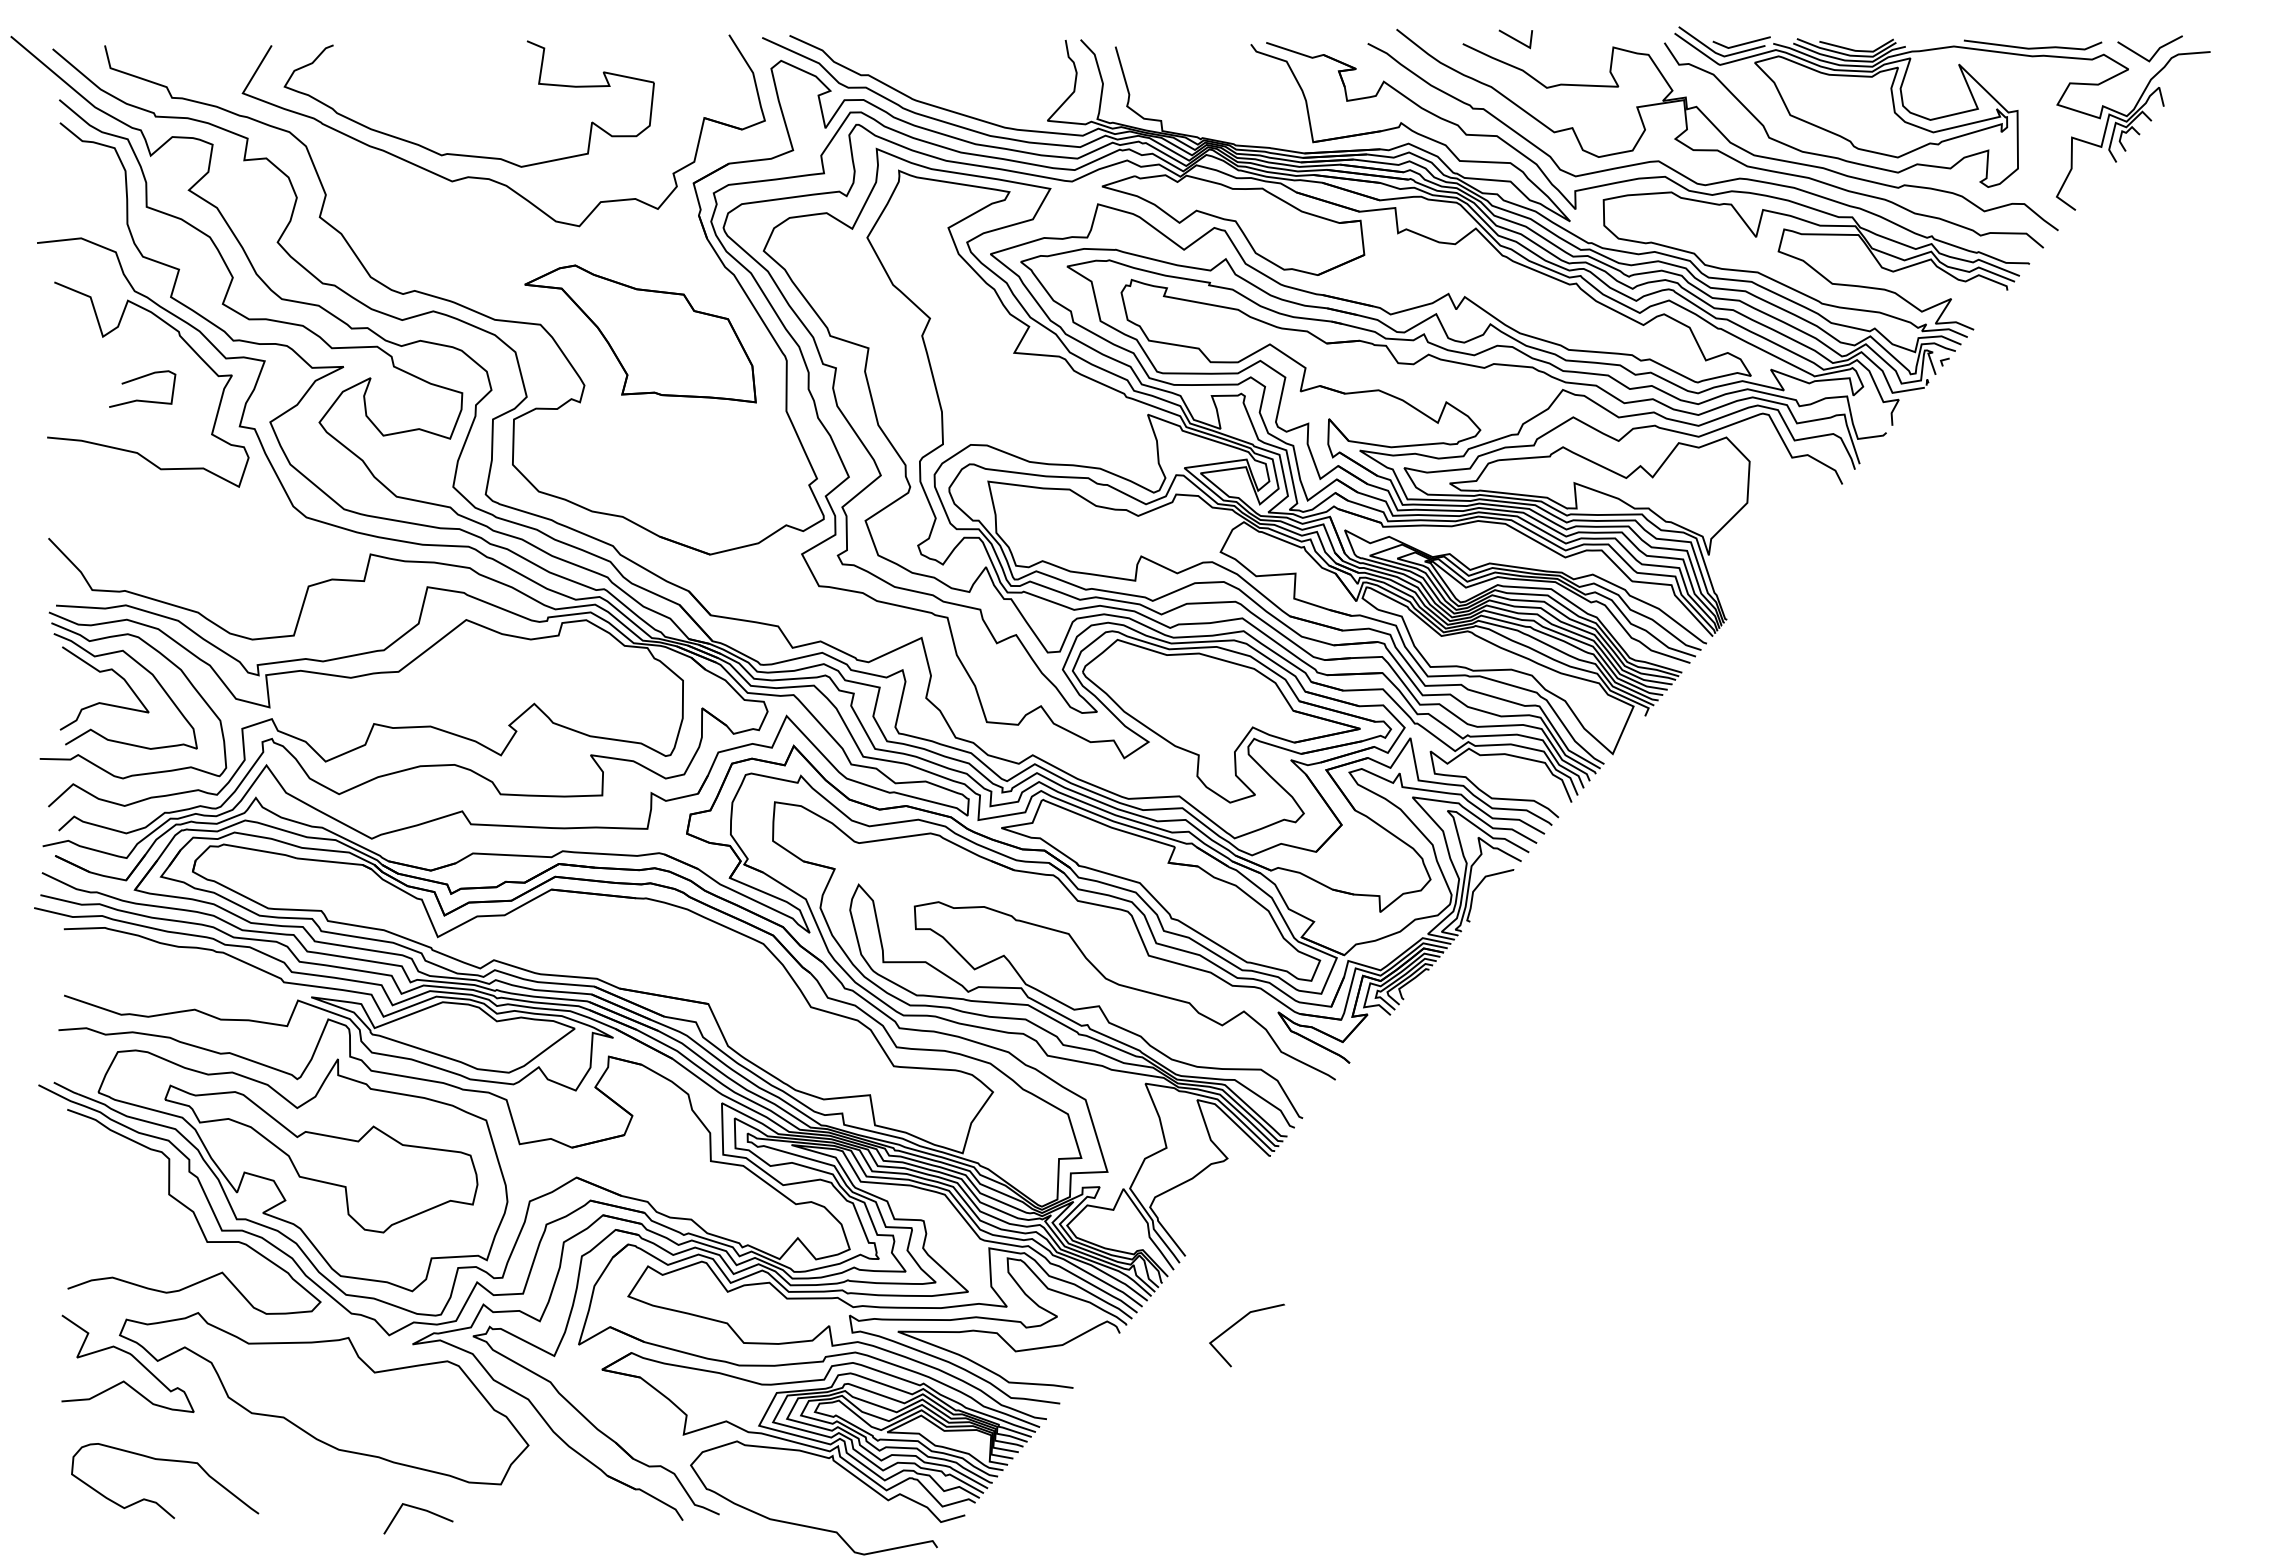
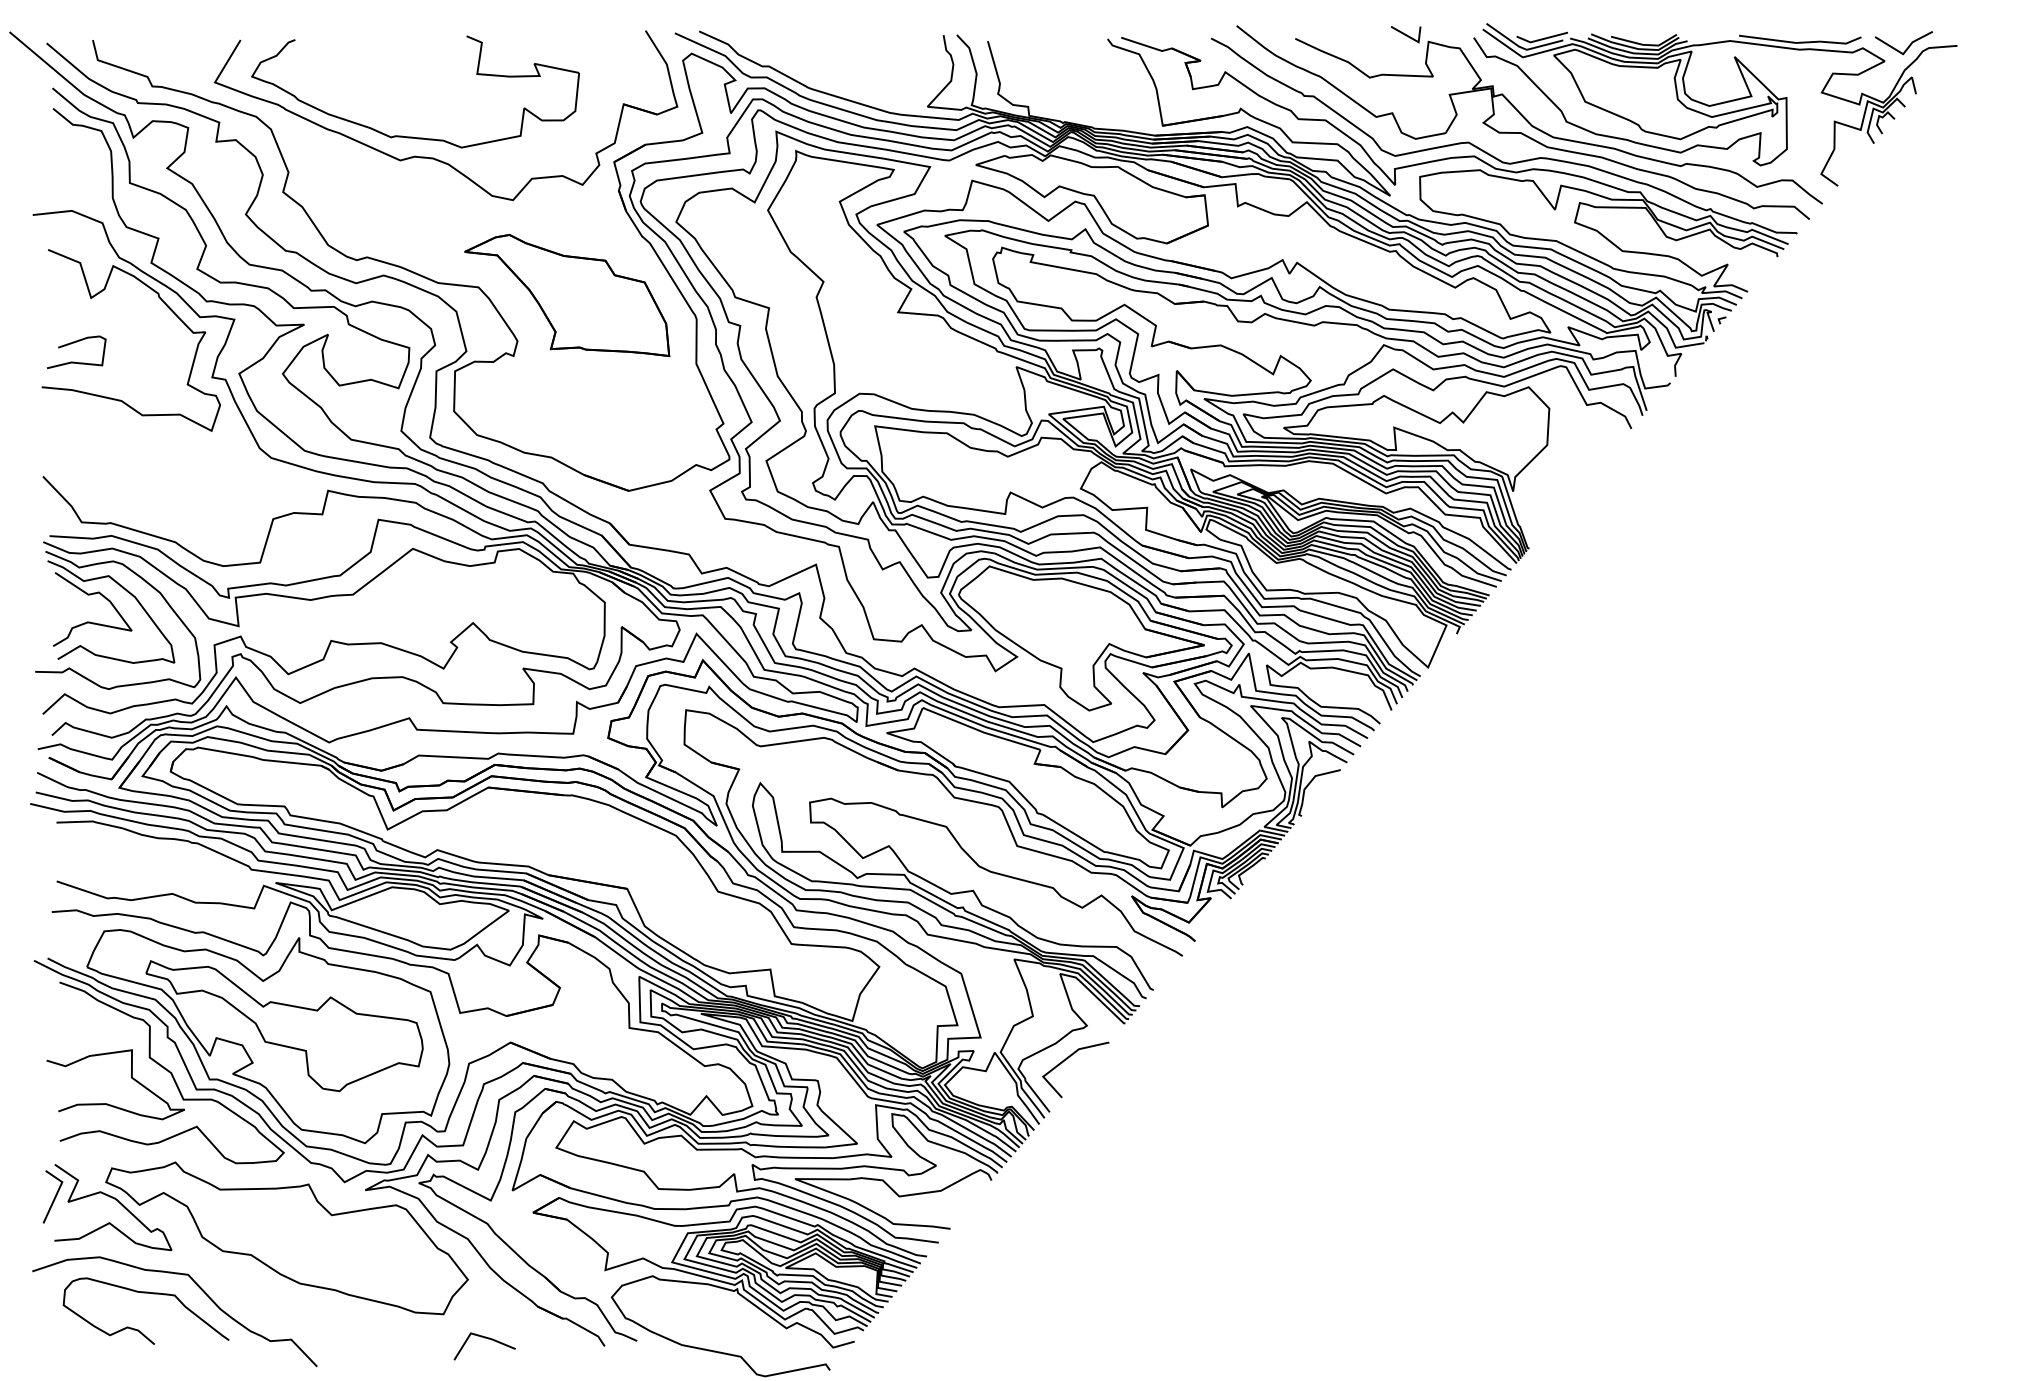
line: (1515, 39) -> (1405, 34), moved
curve: (138, 379) -> (73, 343), moved
curve: (148, 1217) -> (131, 1077), added
line: (1236, 1324) -> (1066, 1060), moved
line: (61, 1351) -> (54, 1196), added
curve: (224, 1454) -> (198, 1287), added
line: (421, 1510) -> (487, 1339), moved

